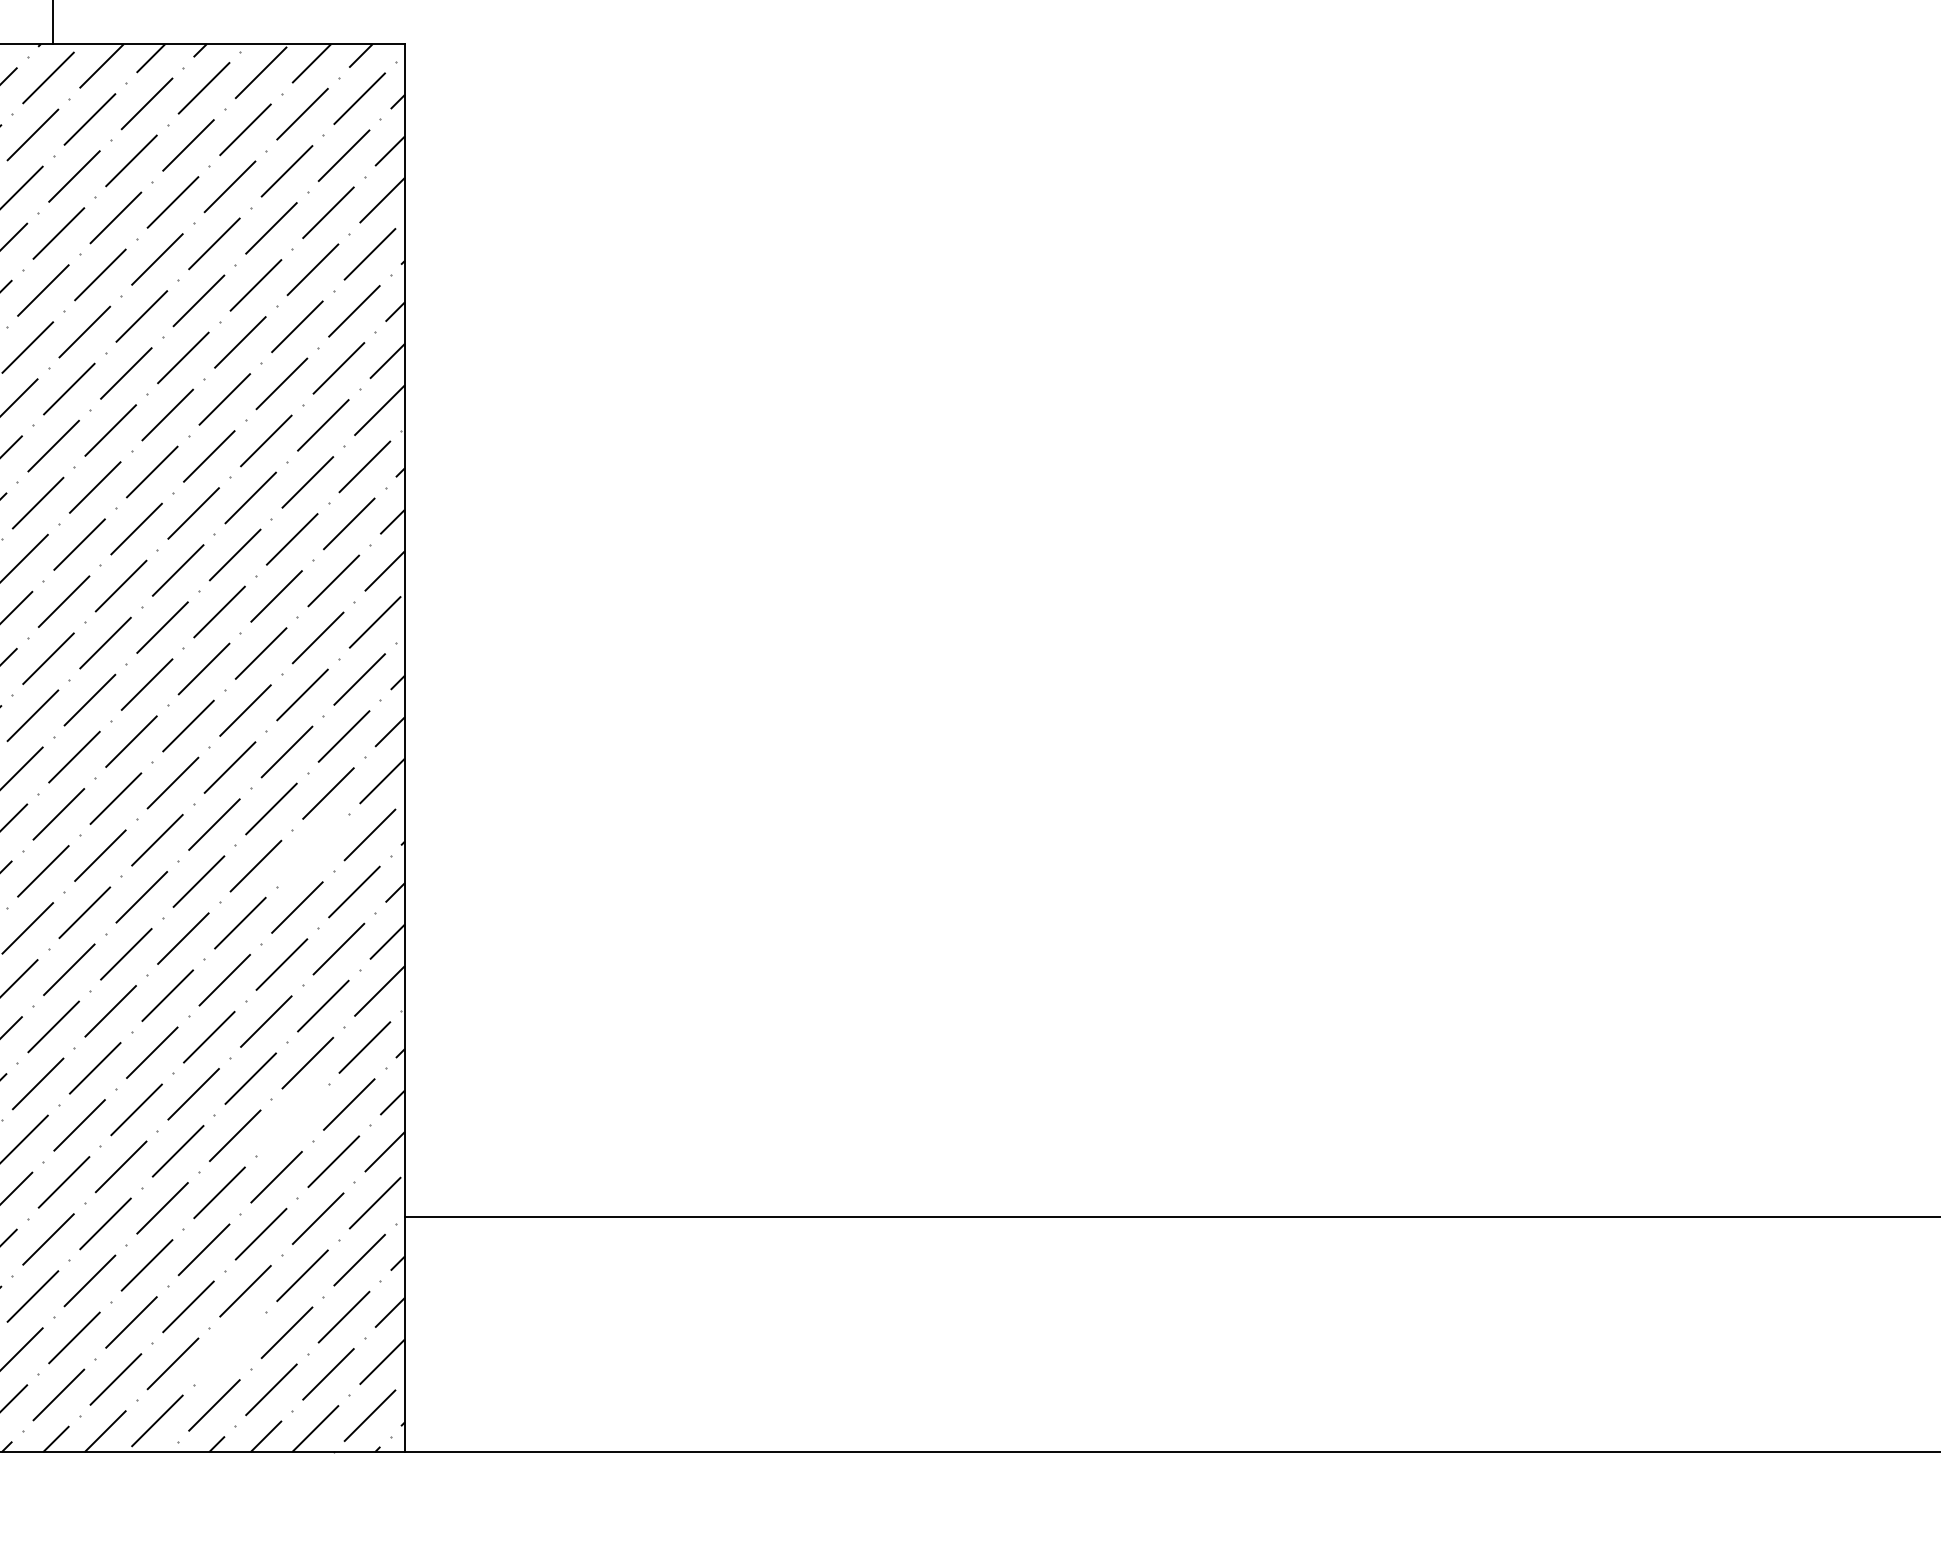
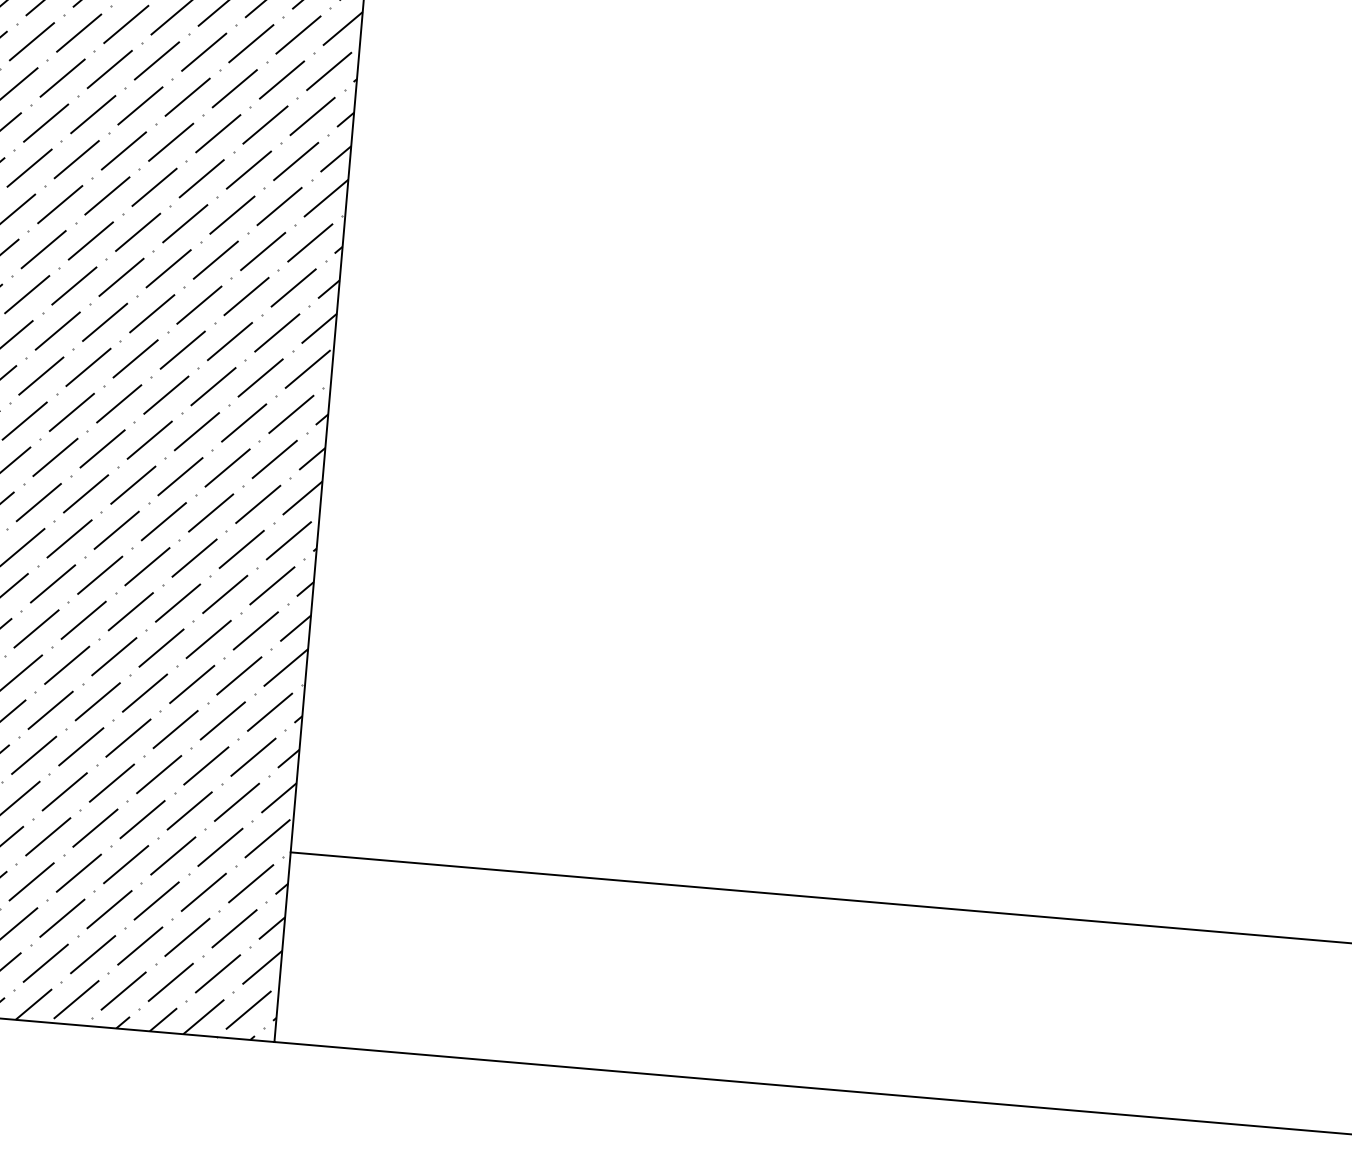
line: (312, 850) -> (241, 549), added
line: (292, 1120) -> (206, 766), added
line: (229, 1348) -> (139, 946), added

